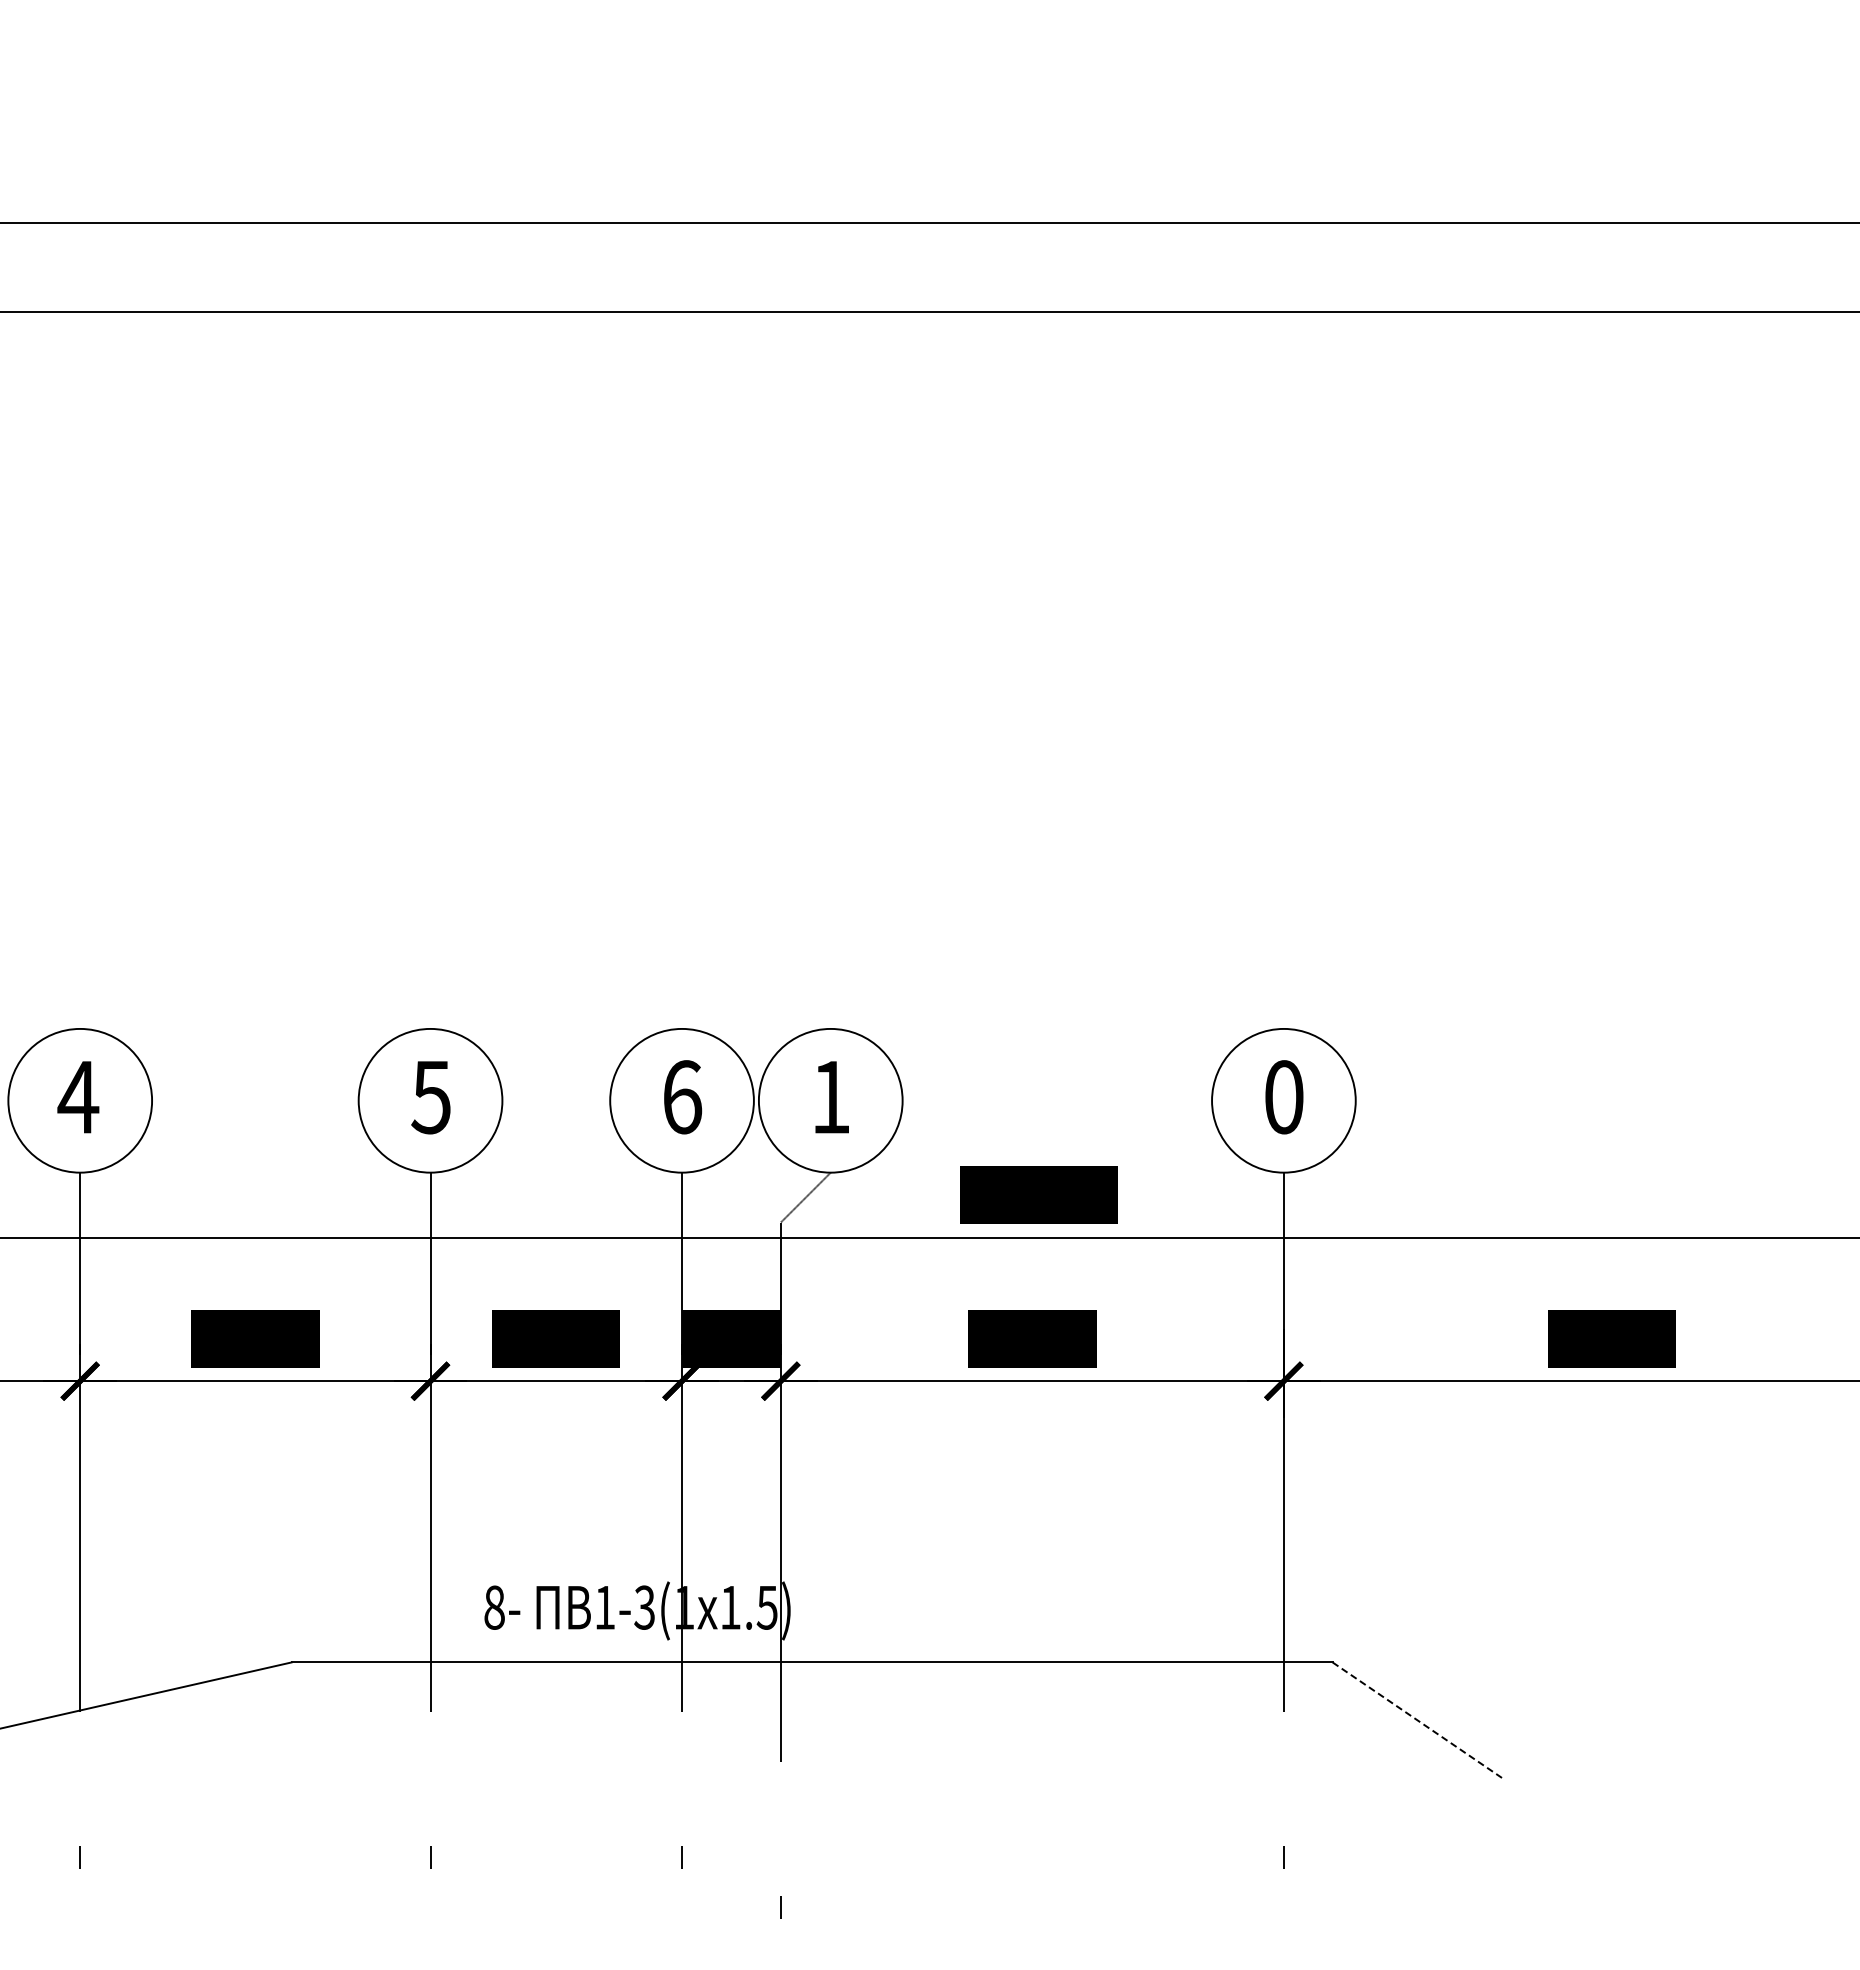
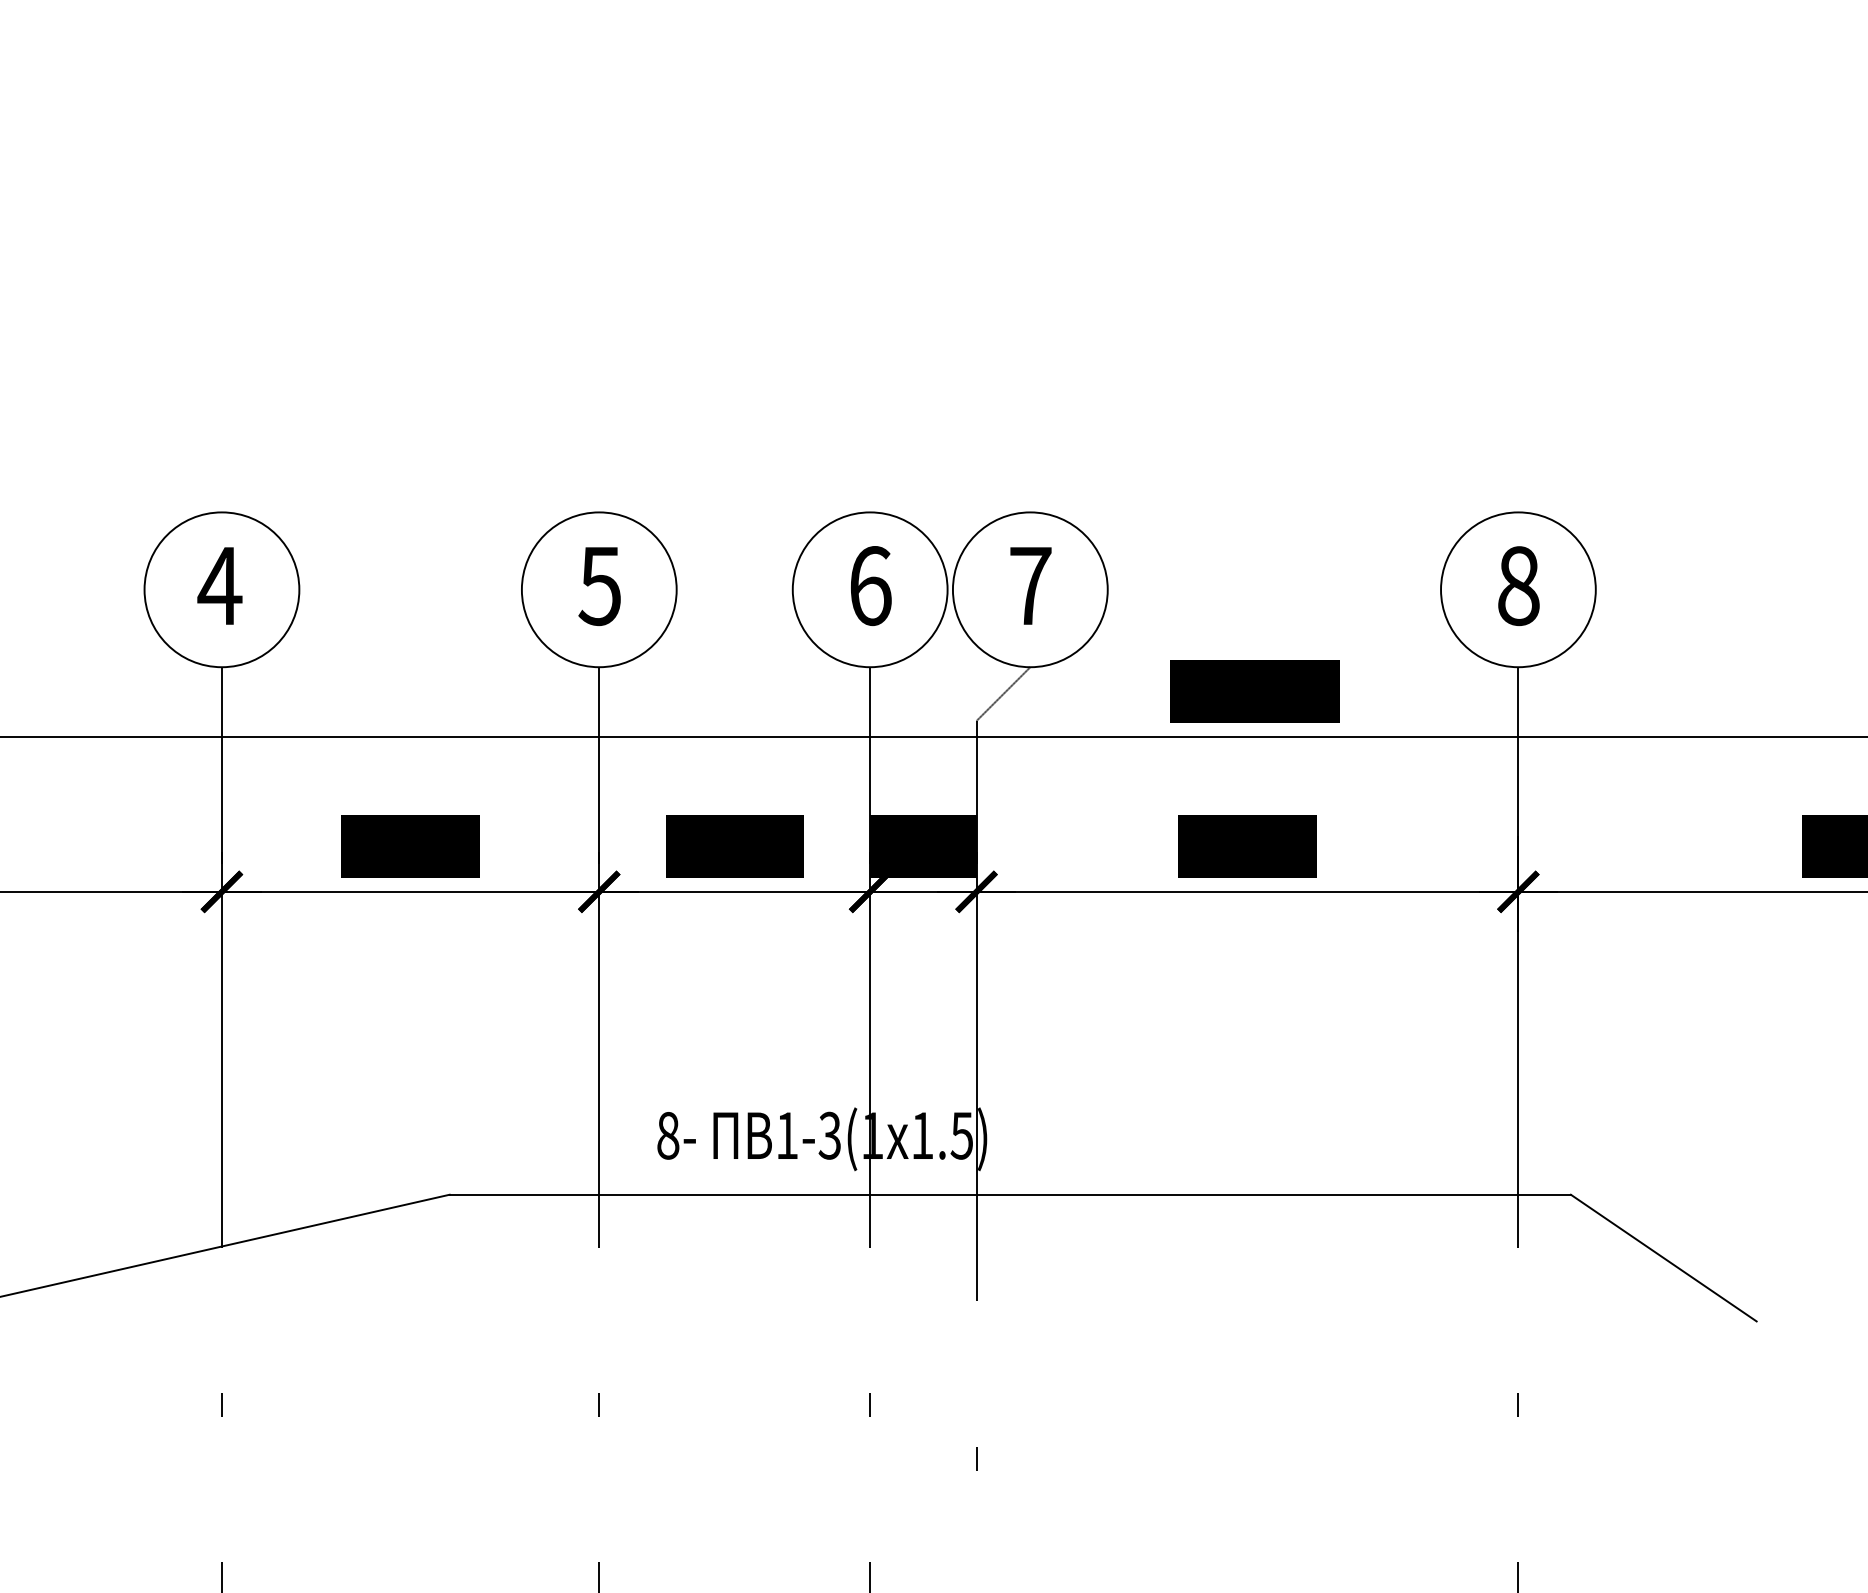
text: (831, 1097) -> (1031, 586), 1 -> 7
text: (1284, 1097) -> (1519, 586), 0 -> 8
line: (1419, 1721) -> (1664, 1258), dashed -> solid

